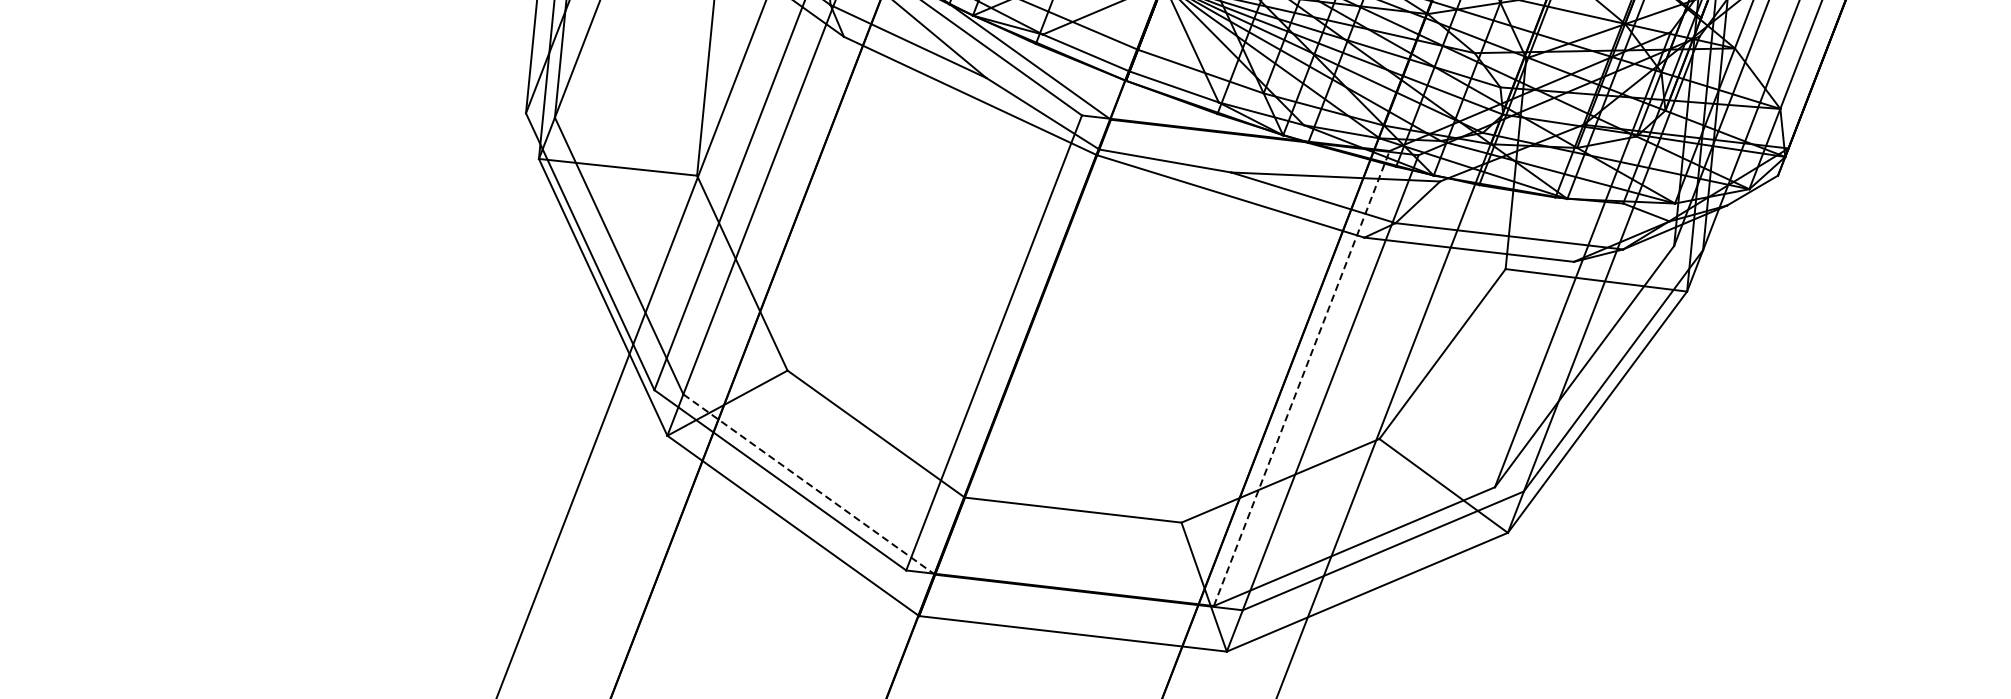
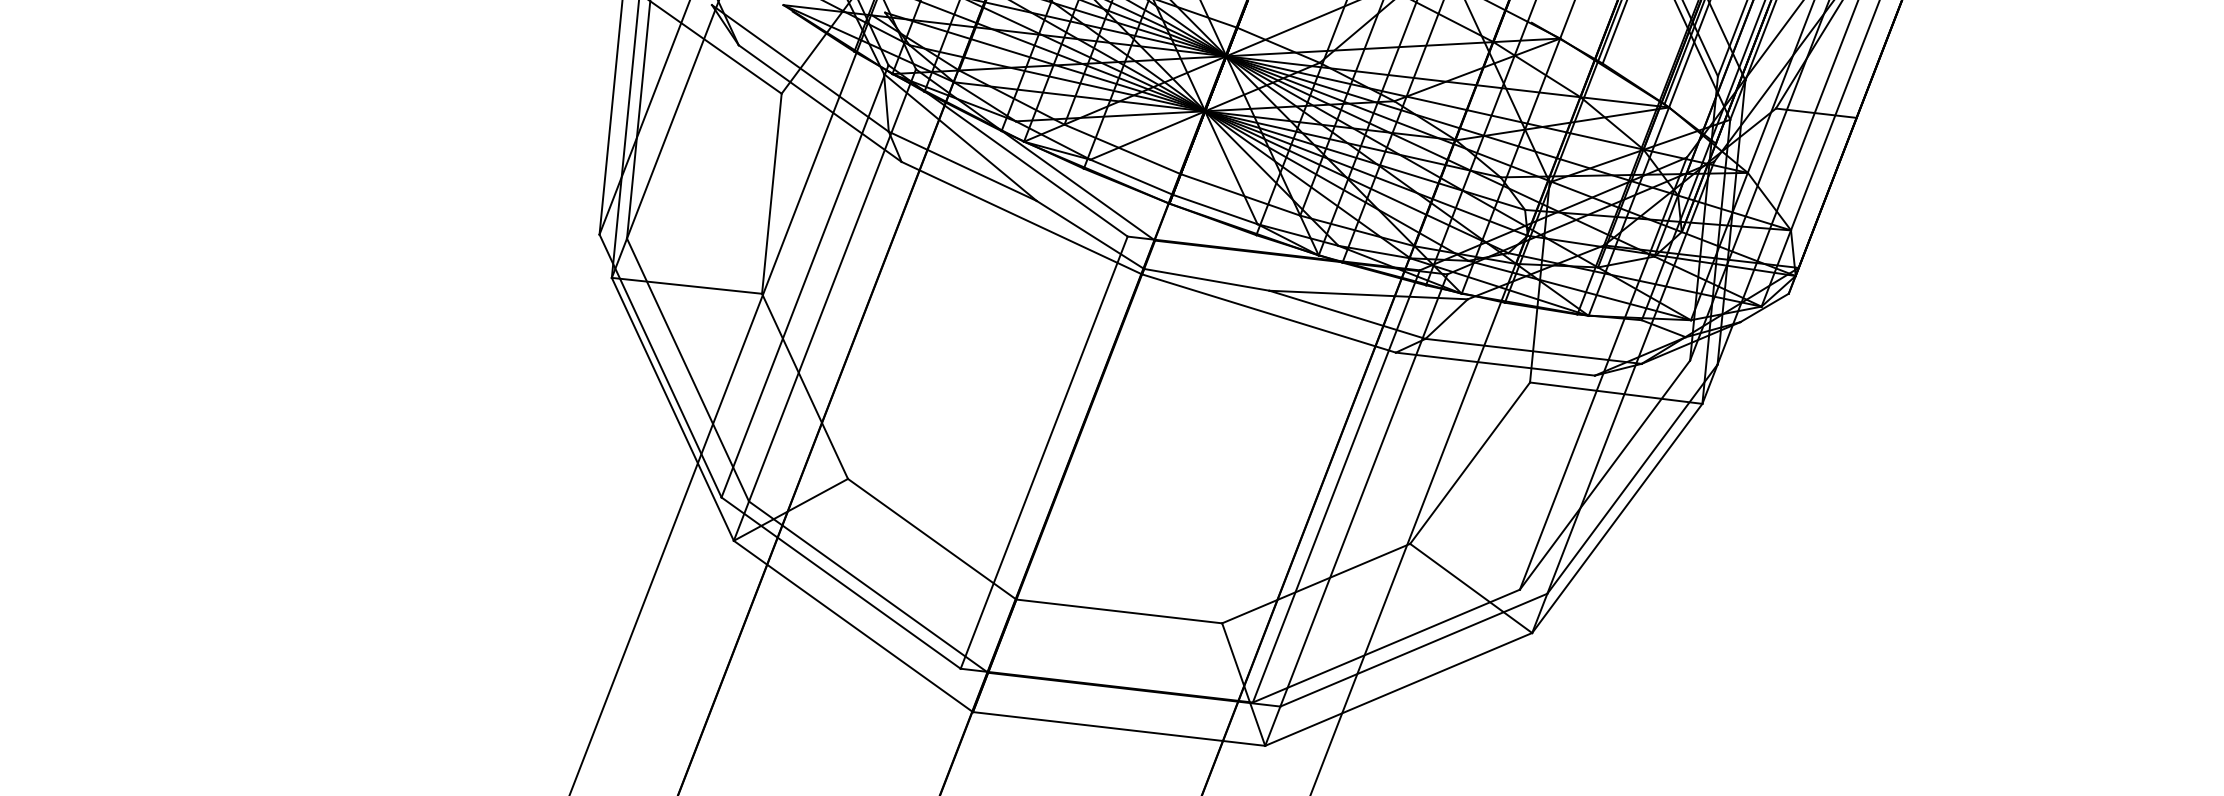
line: (1301, 378) -> (1336, 486), dashed -> solid
line: (810, 484) -> (869, 587), dashed -> solid

